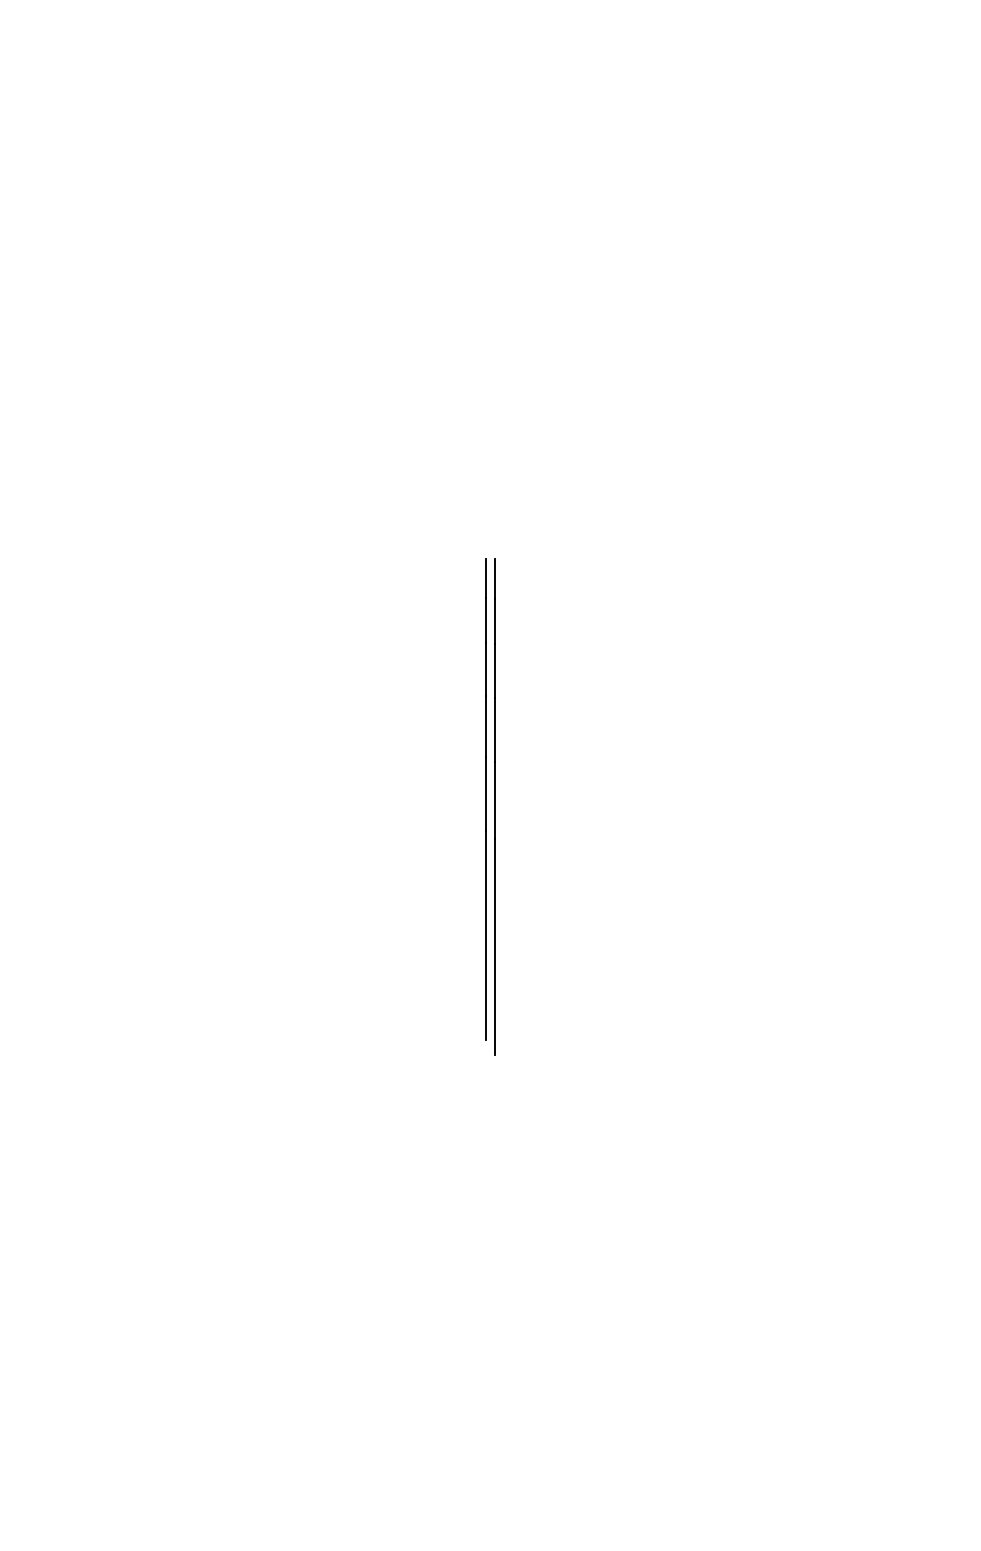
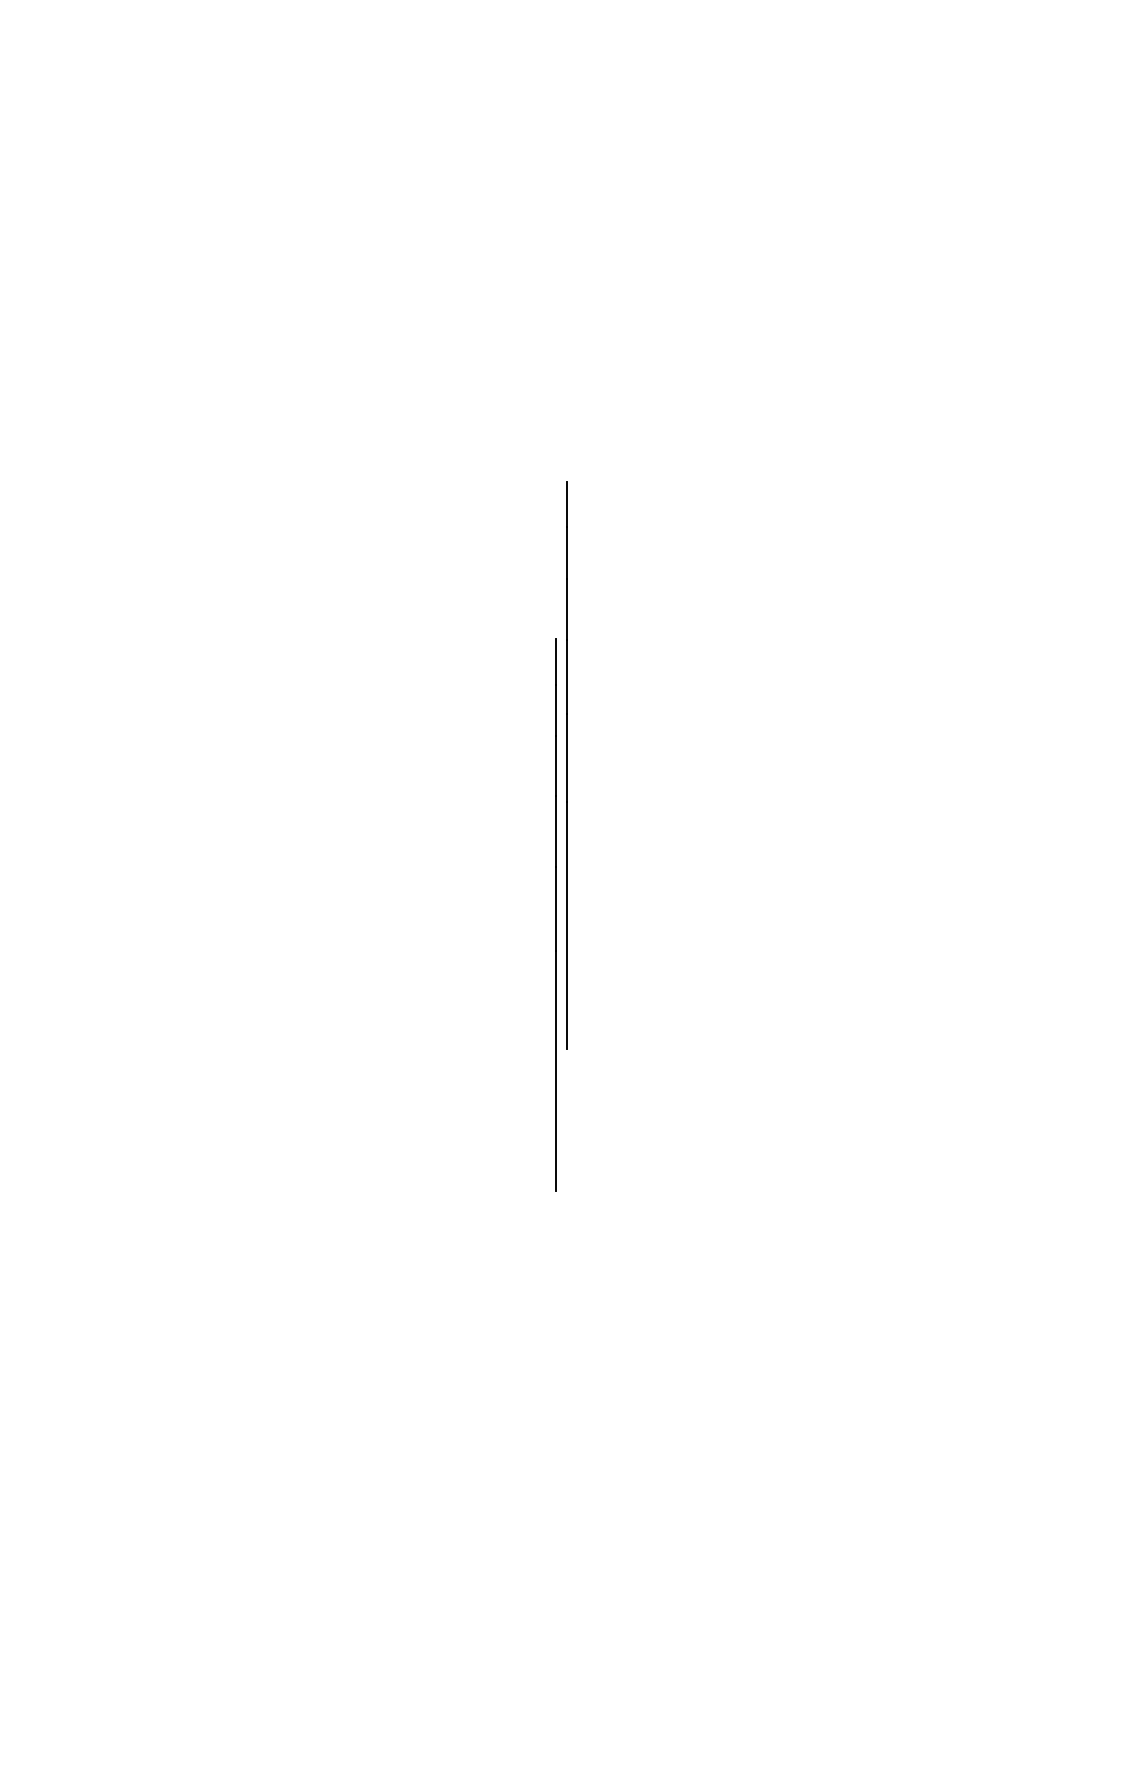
line: (494, 806) -> (566, 765), moved

